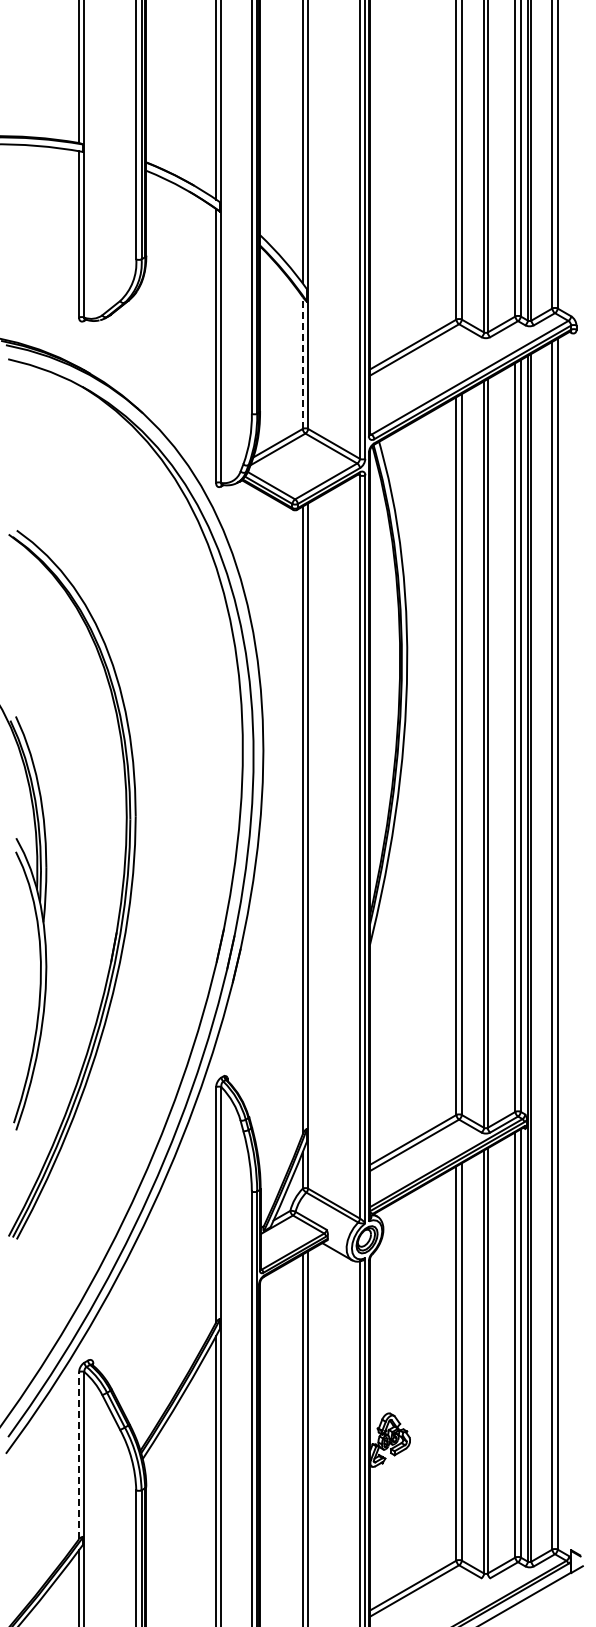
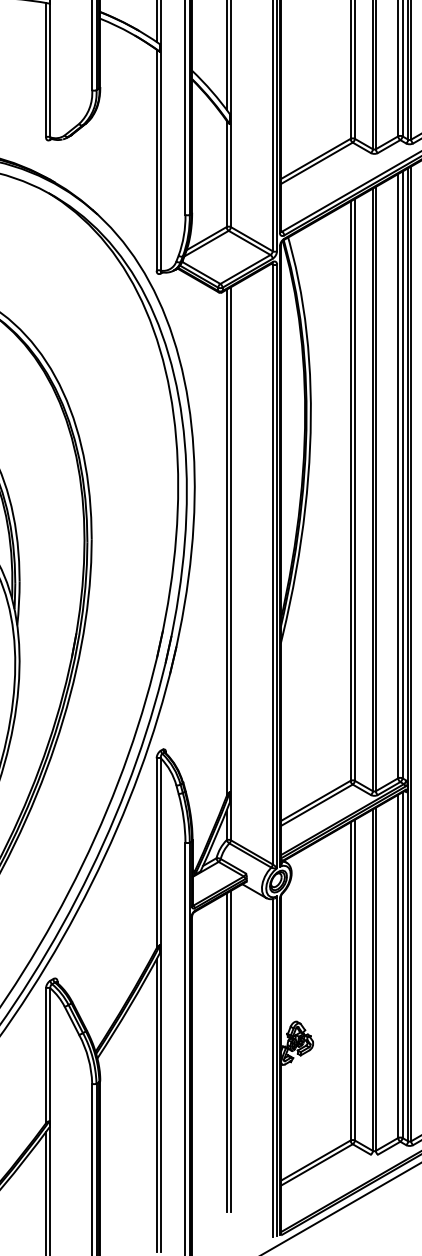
line: (302, 363) -> (226, 174), dashed -> solid
line: (79, 1455) -> (46, 1055), dashed -> solid

